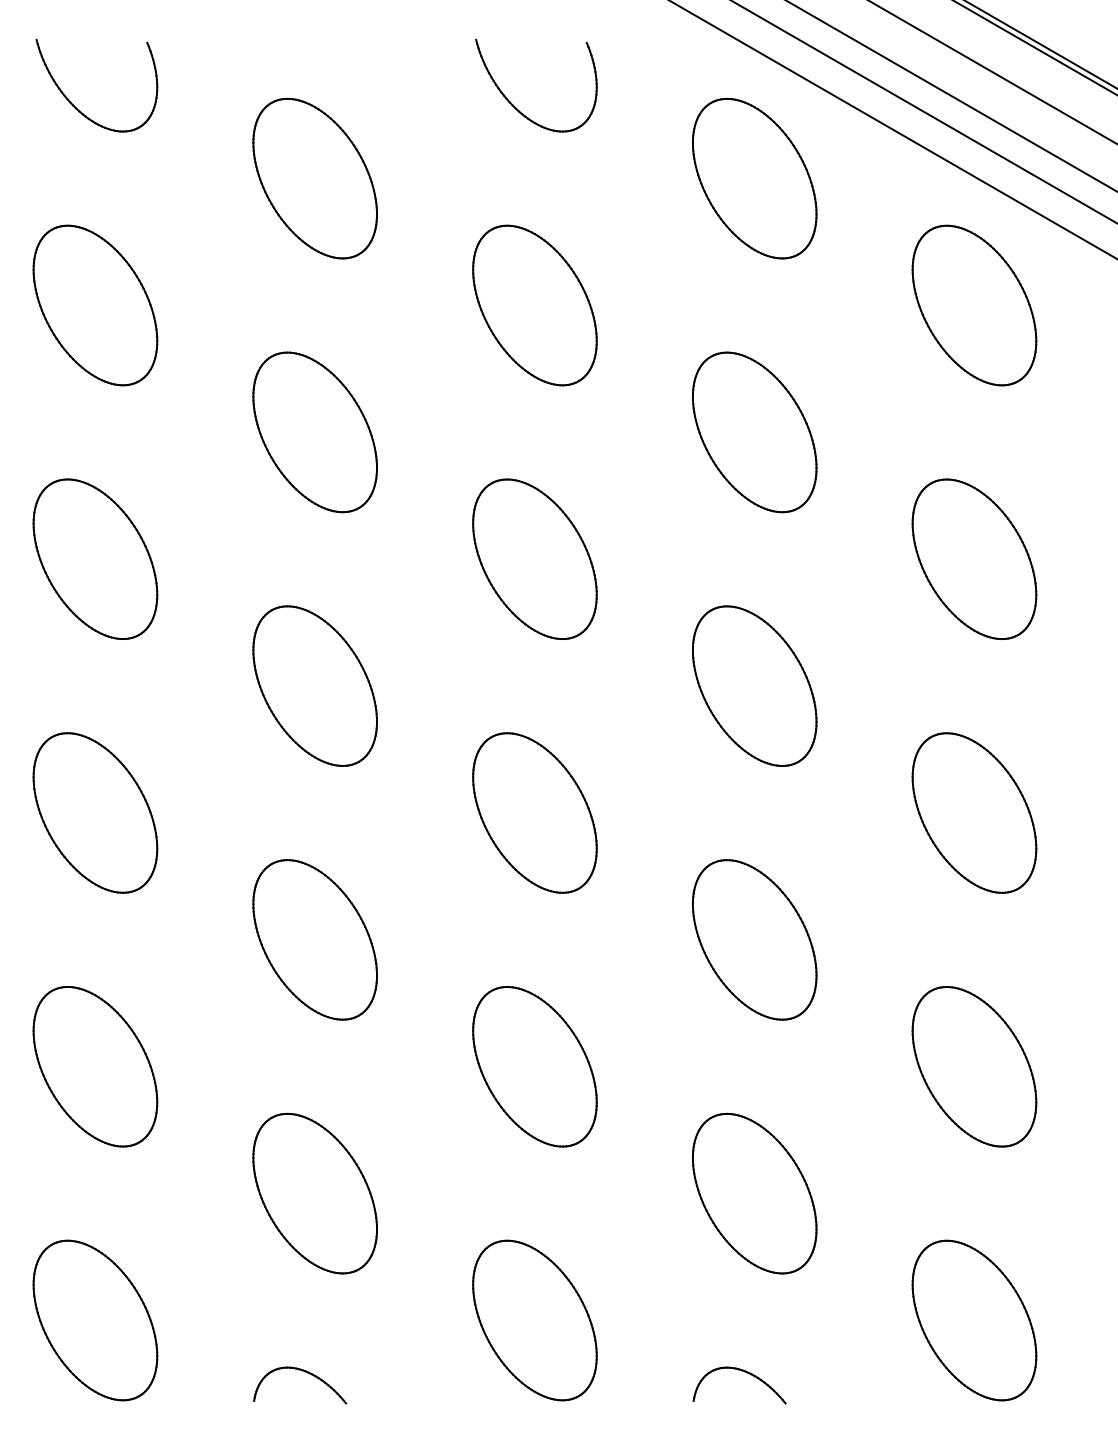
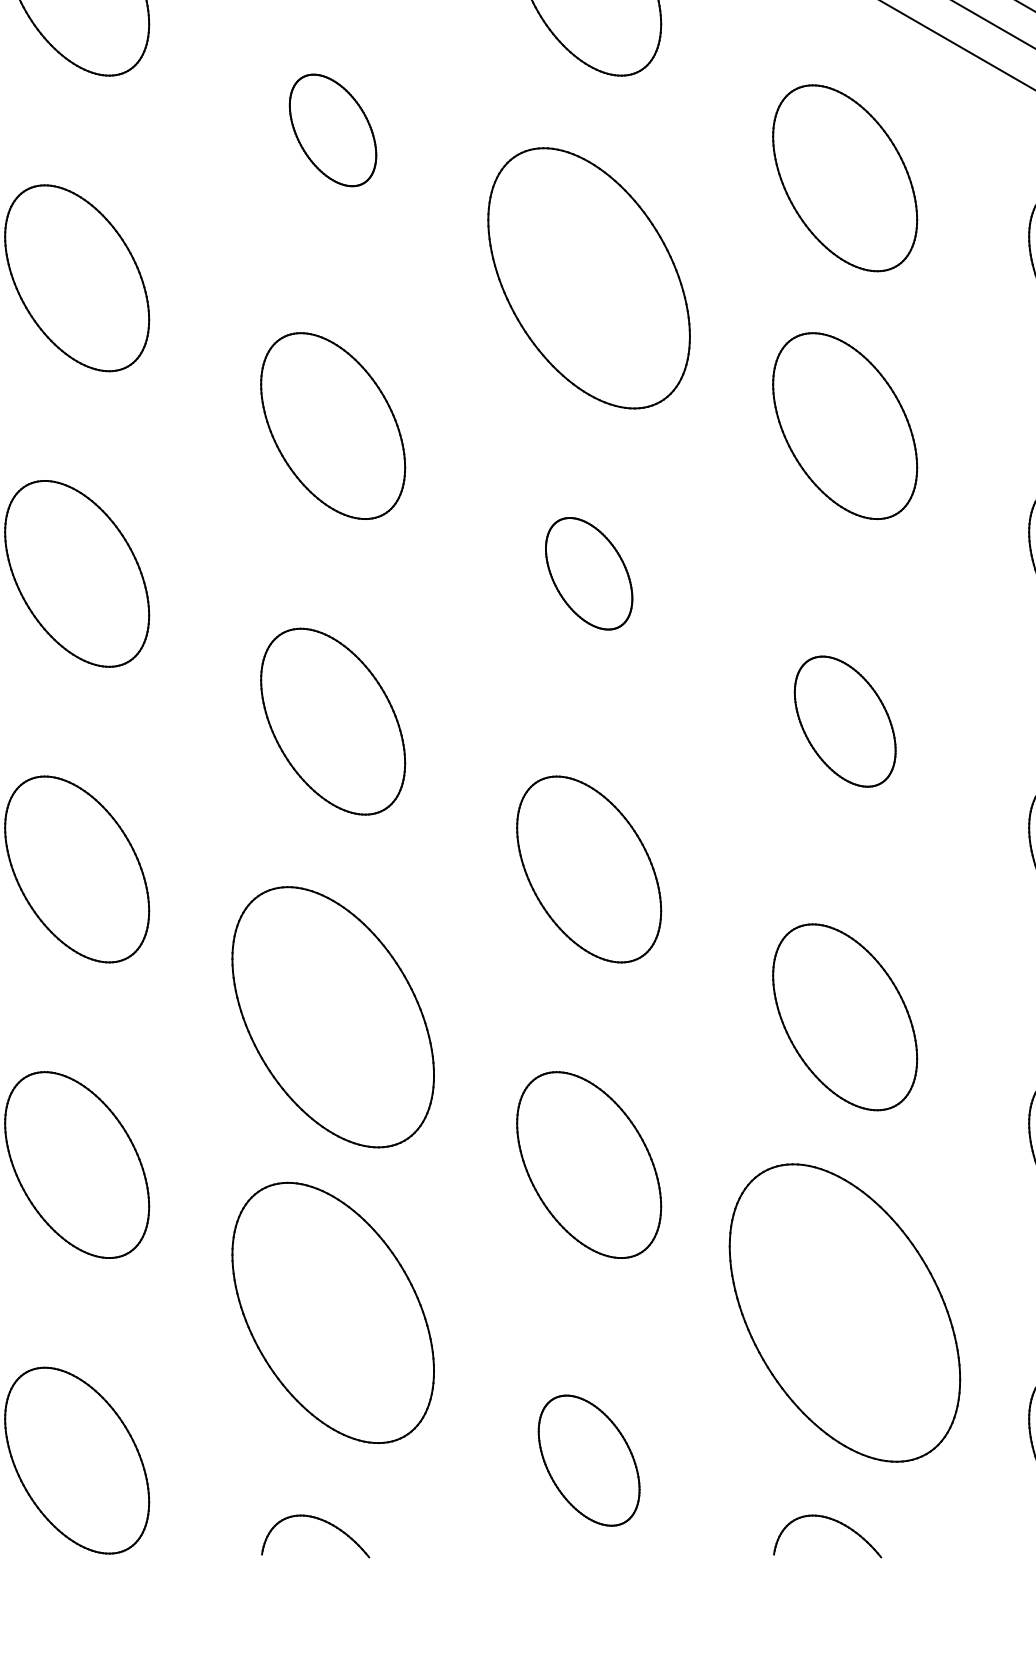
part: (314, 178) -> (332, 130), size x0.6
part: (754, 178) -> (844, 178), moved
part: (534, 305) -> (588, 278), size x1.4
part: (534, 558) -> (588, 573), size x0.6
part: (754, 685) -> (844, 720), size x0.7
part: (314, 939) -> (332, 1016), size x1.4
part: (314, 1193) -> (332, 1312), size x1.4
part: (754, 1193) -> (844, 1312), size x1.6
part: (534, 1320) -> (588, 1460), size x0.7

